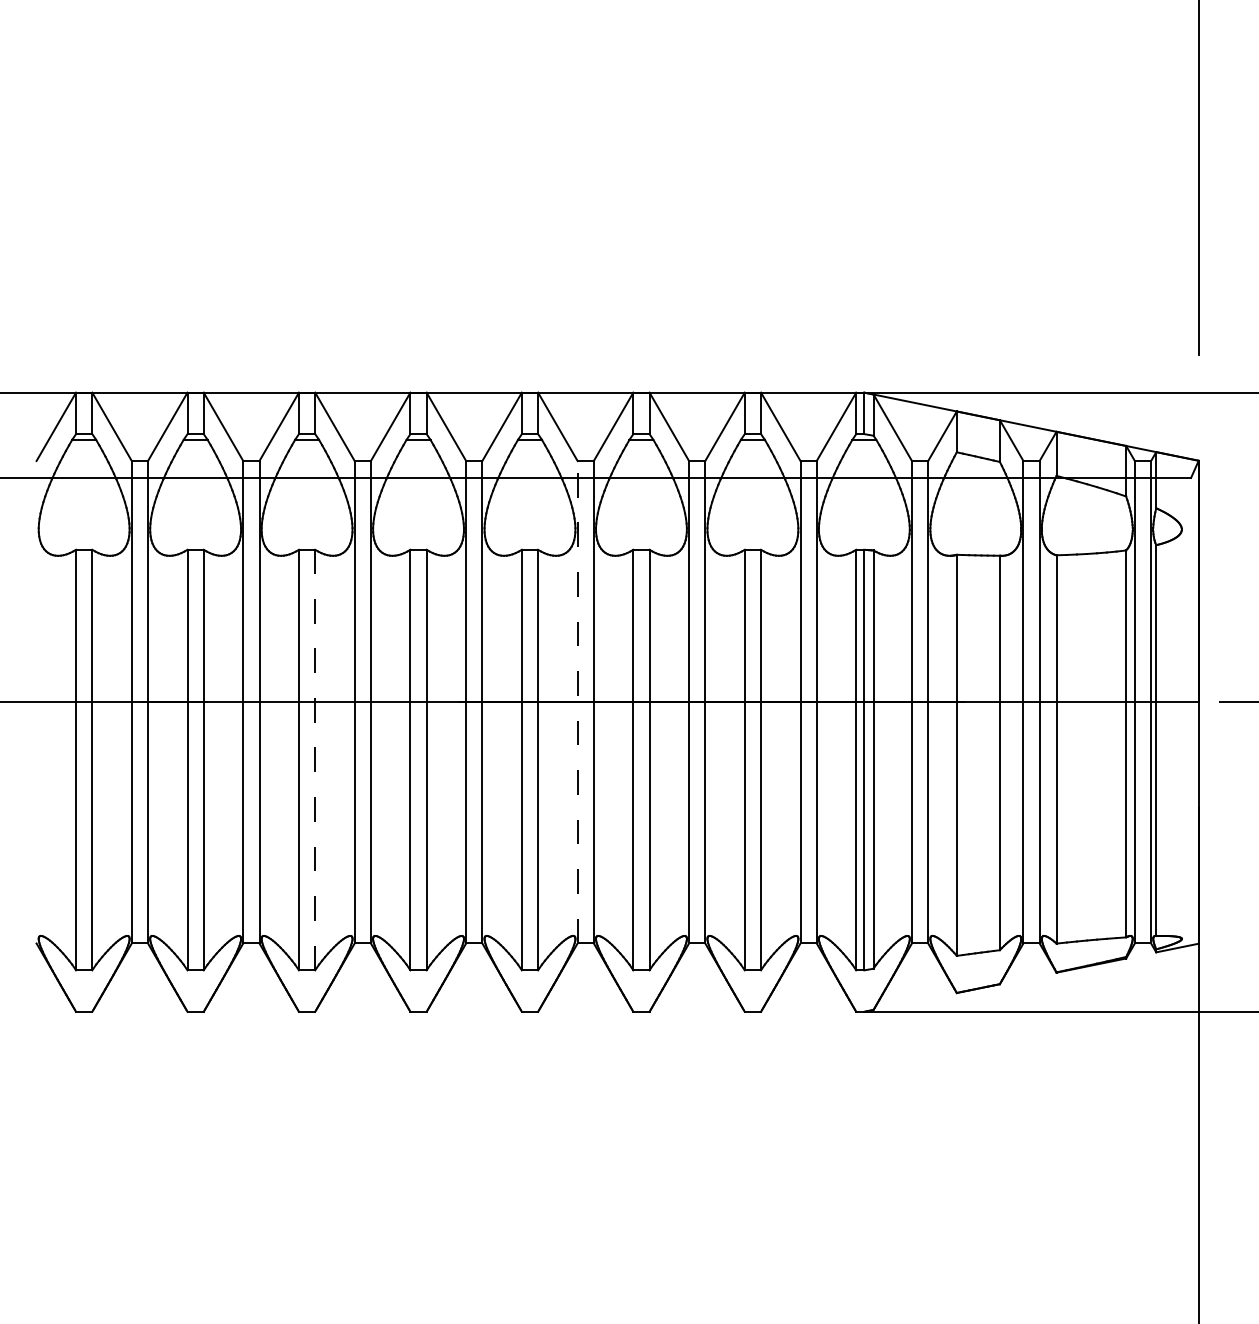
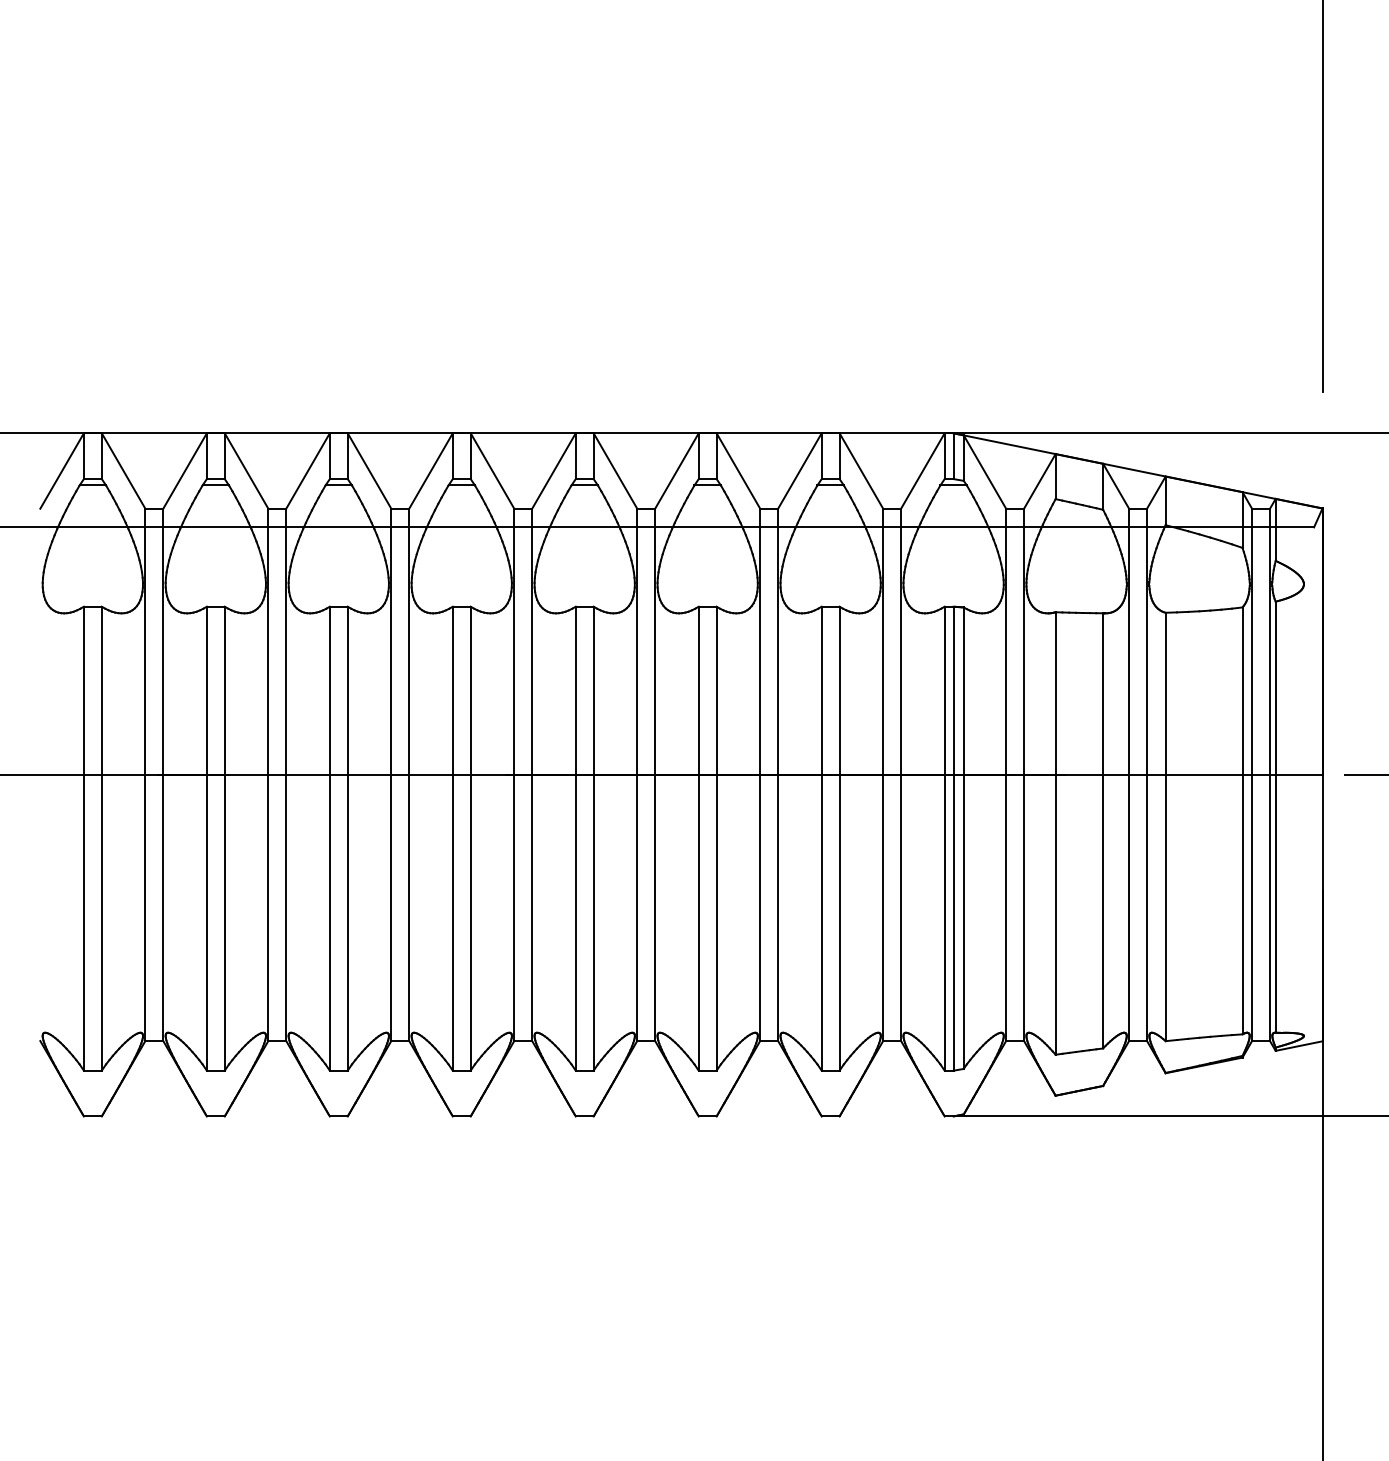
line: (577, 701) -> (637, 774), dashed -> solid
line: (315, 759) -> (348, 838), dashed -> solid

